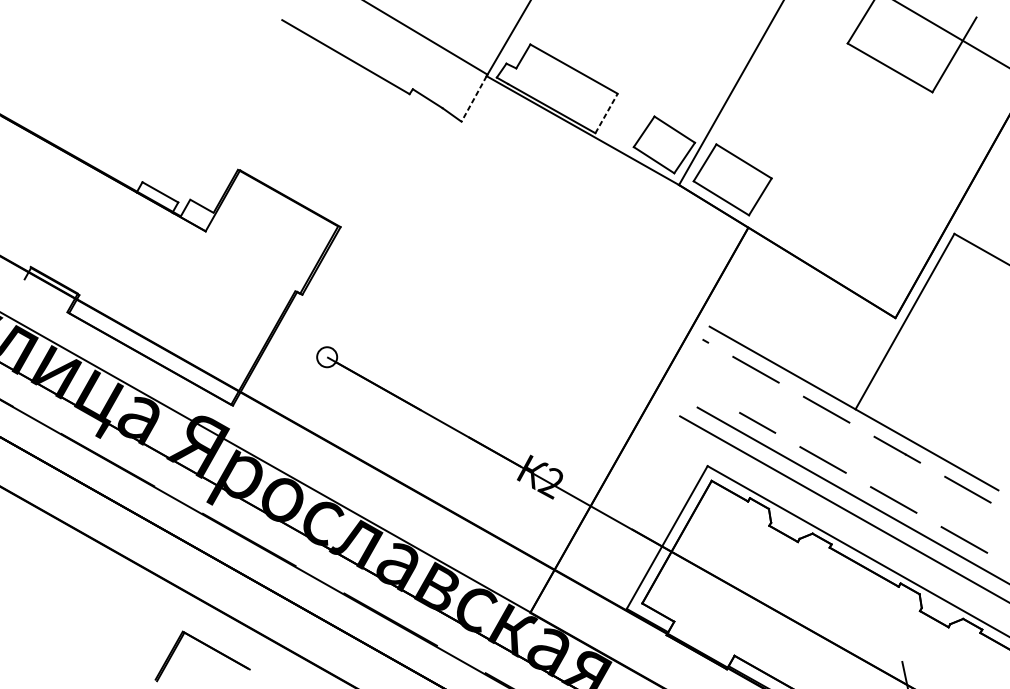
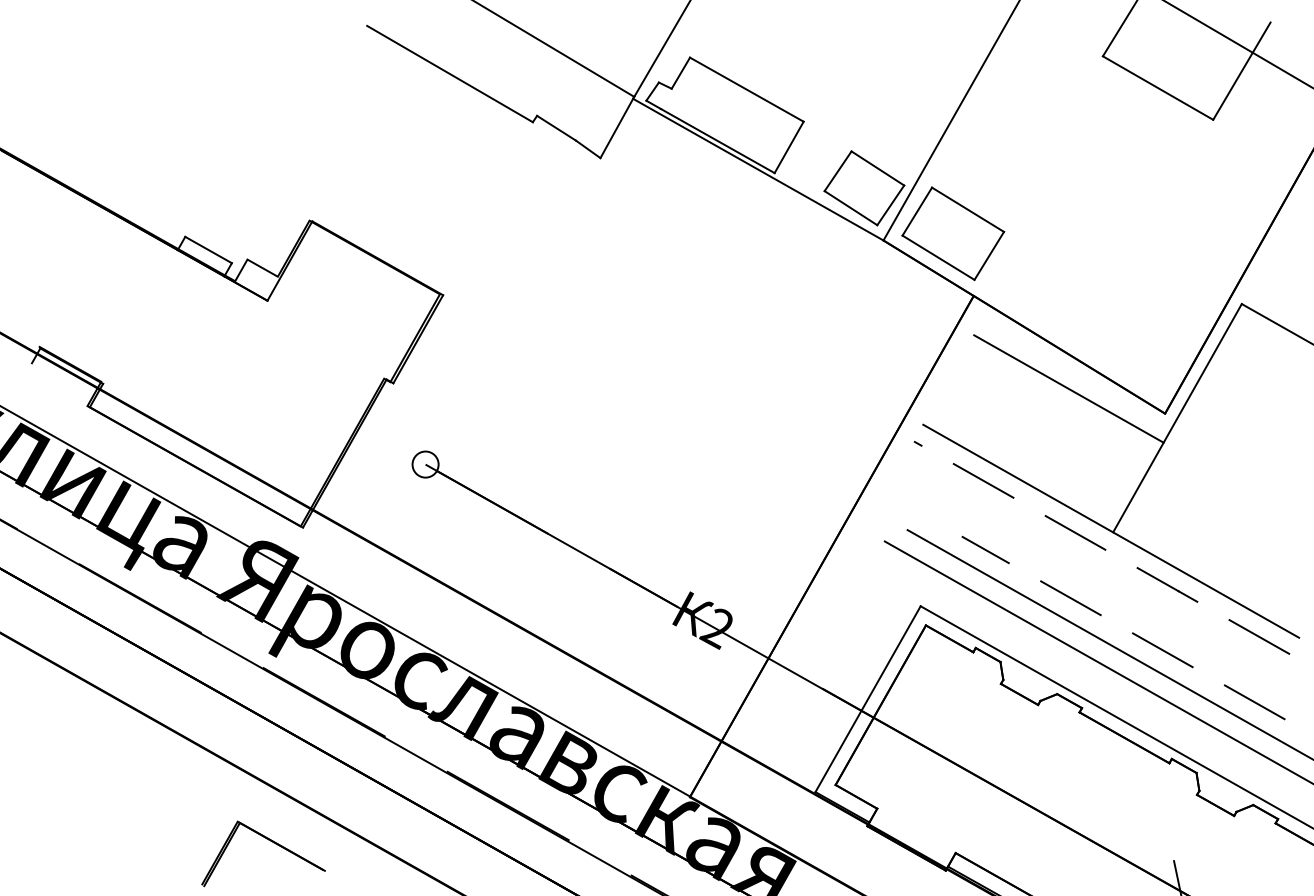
line: (473, 98) -> (616, 128), dashed -> solid
line: (606, 113) -> (789, 147), dashed -> solid
line: (821, 298) -> (1068, 388), added

